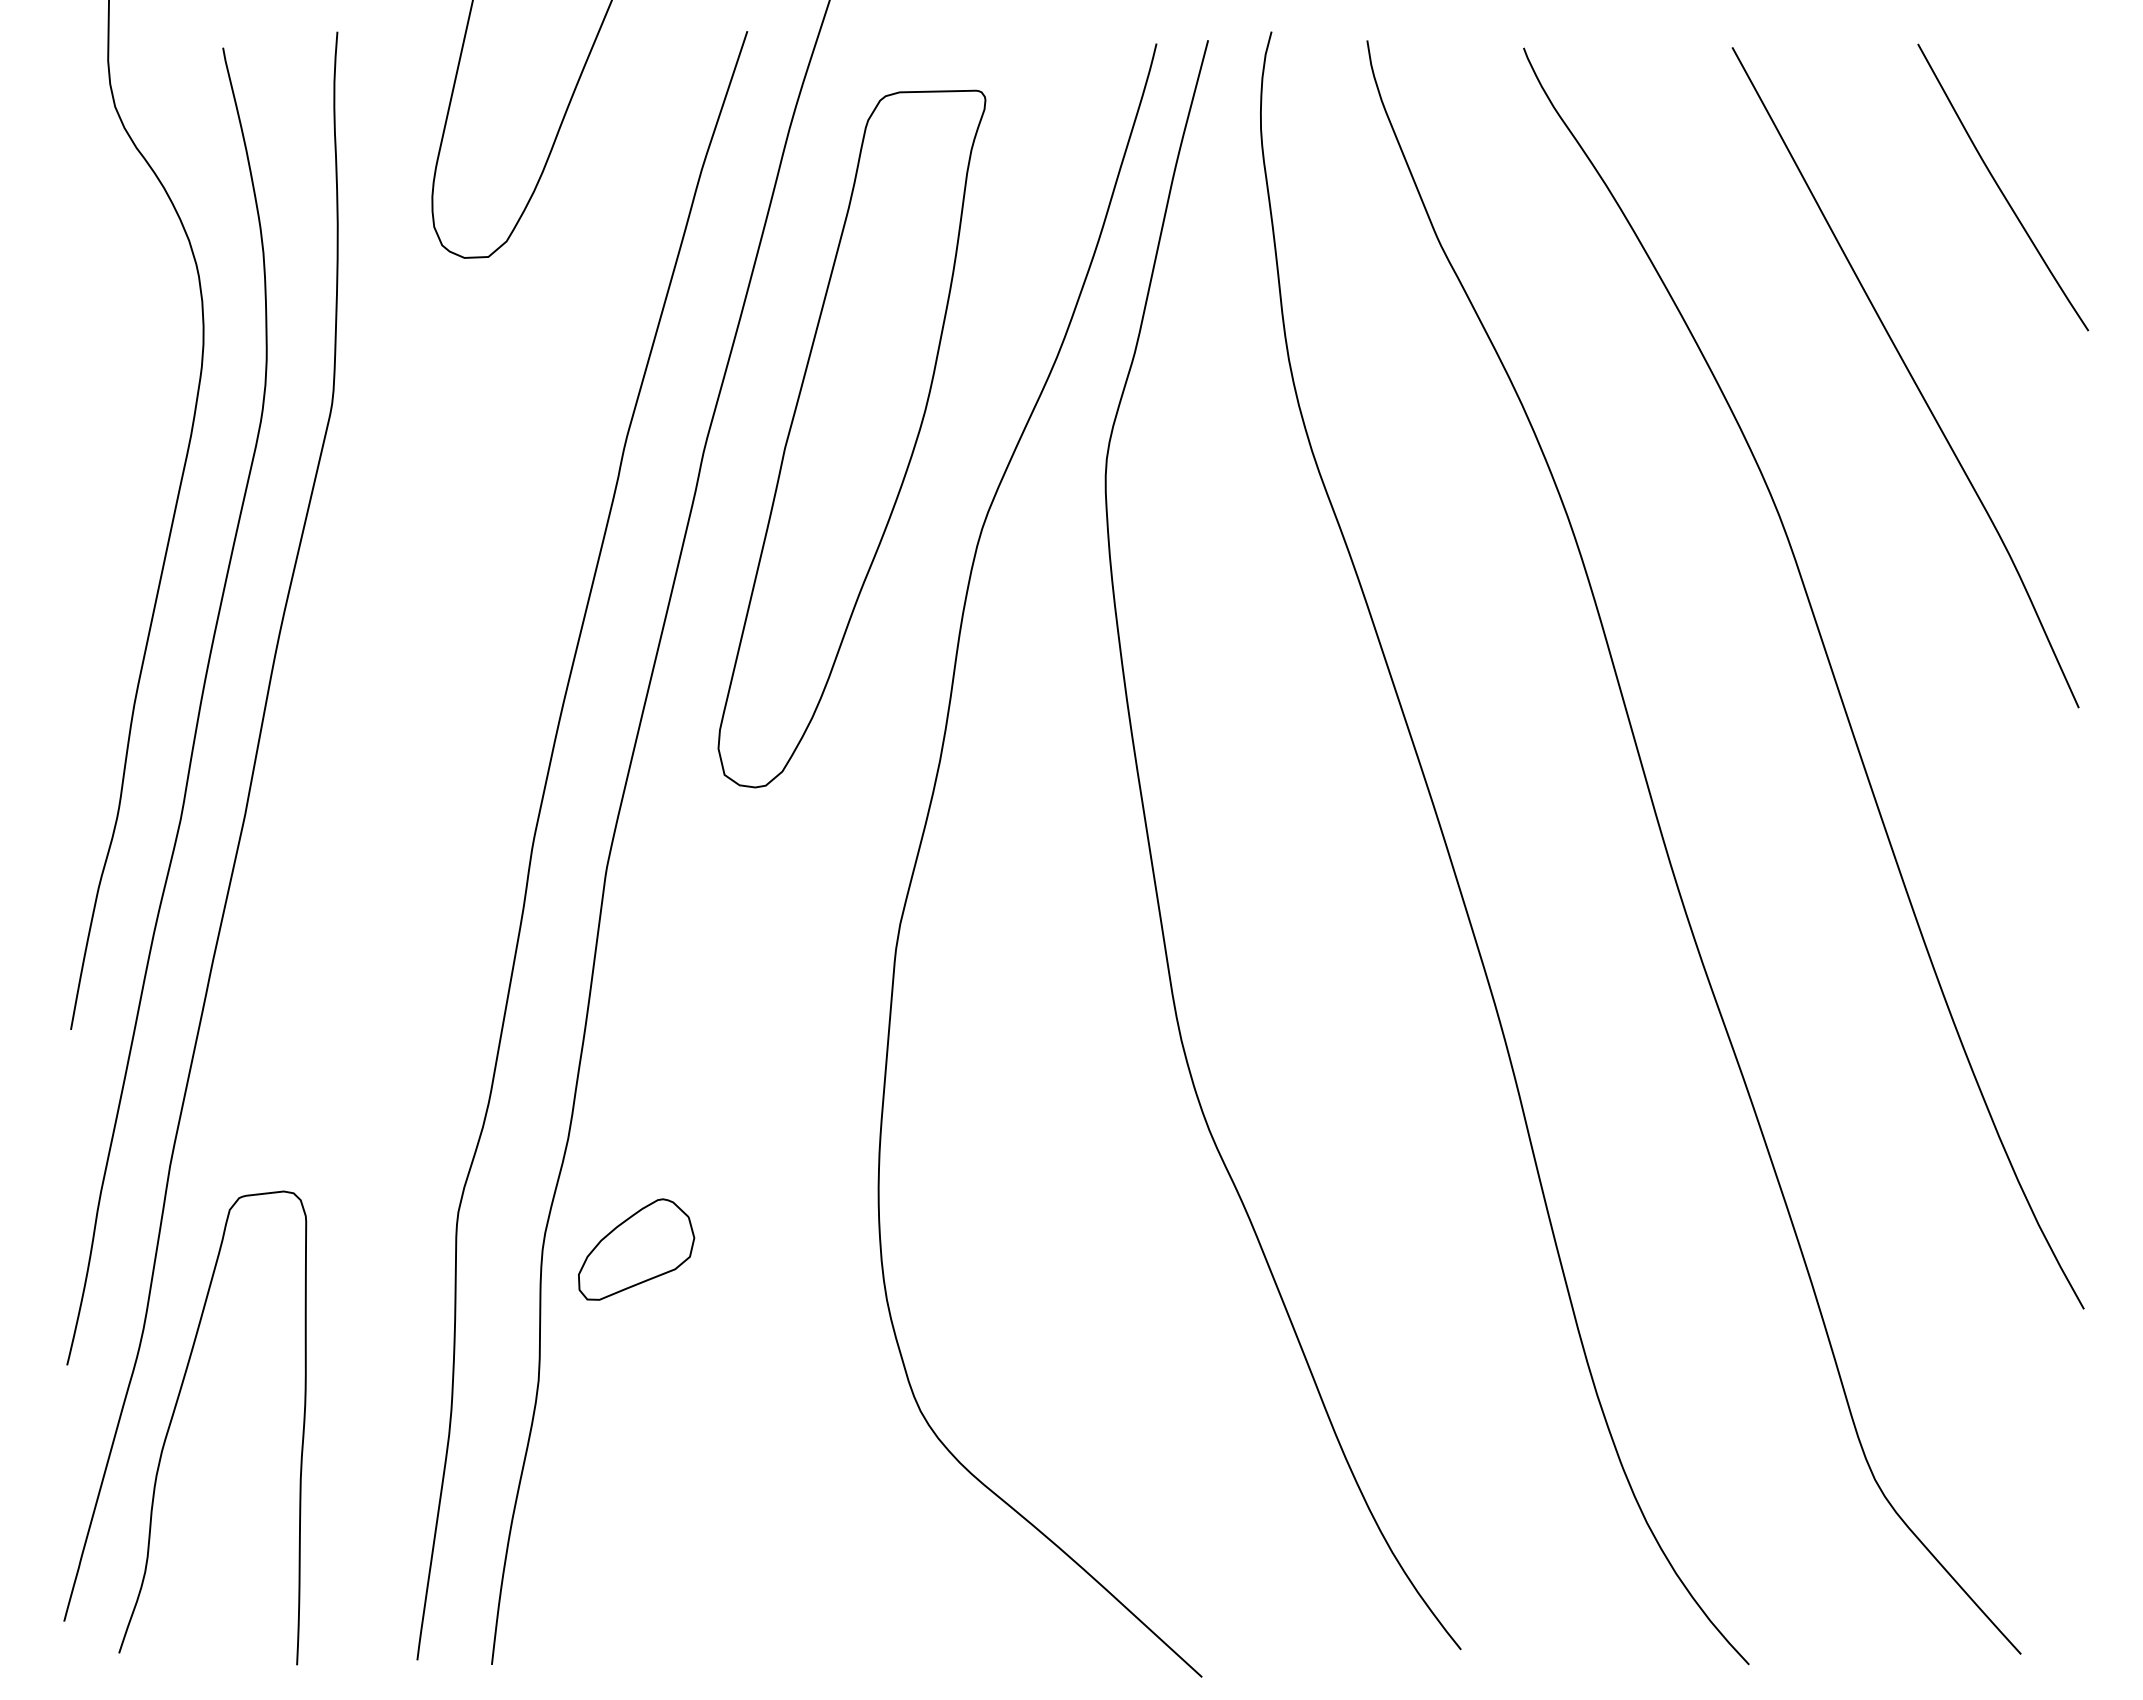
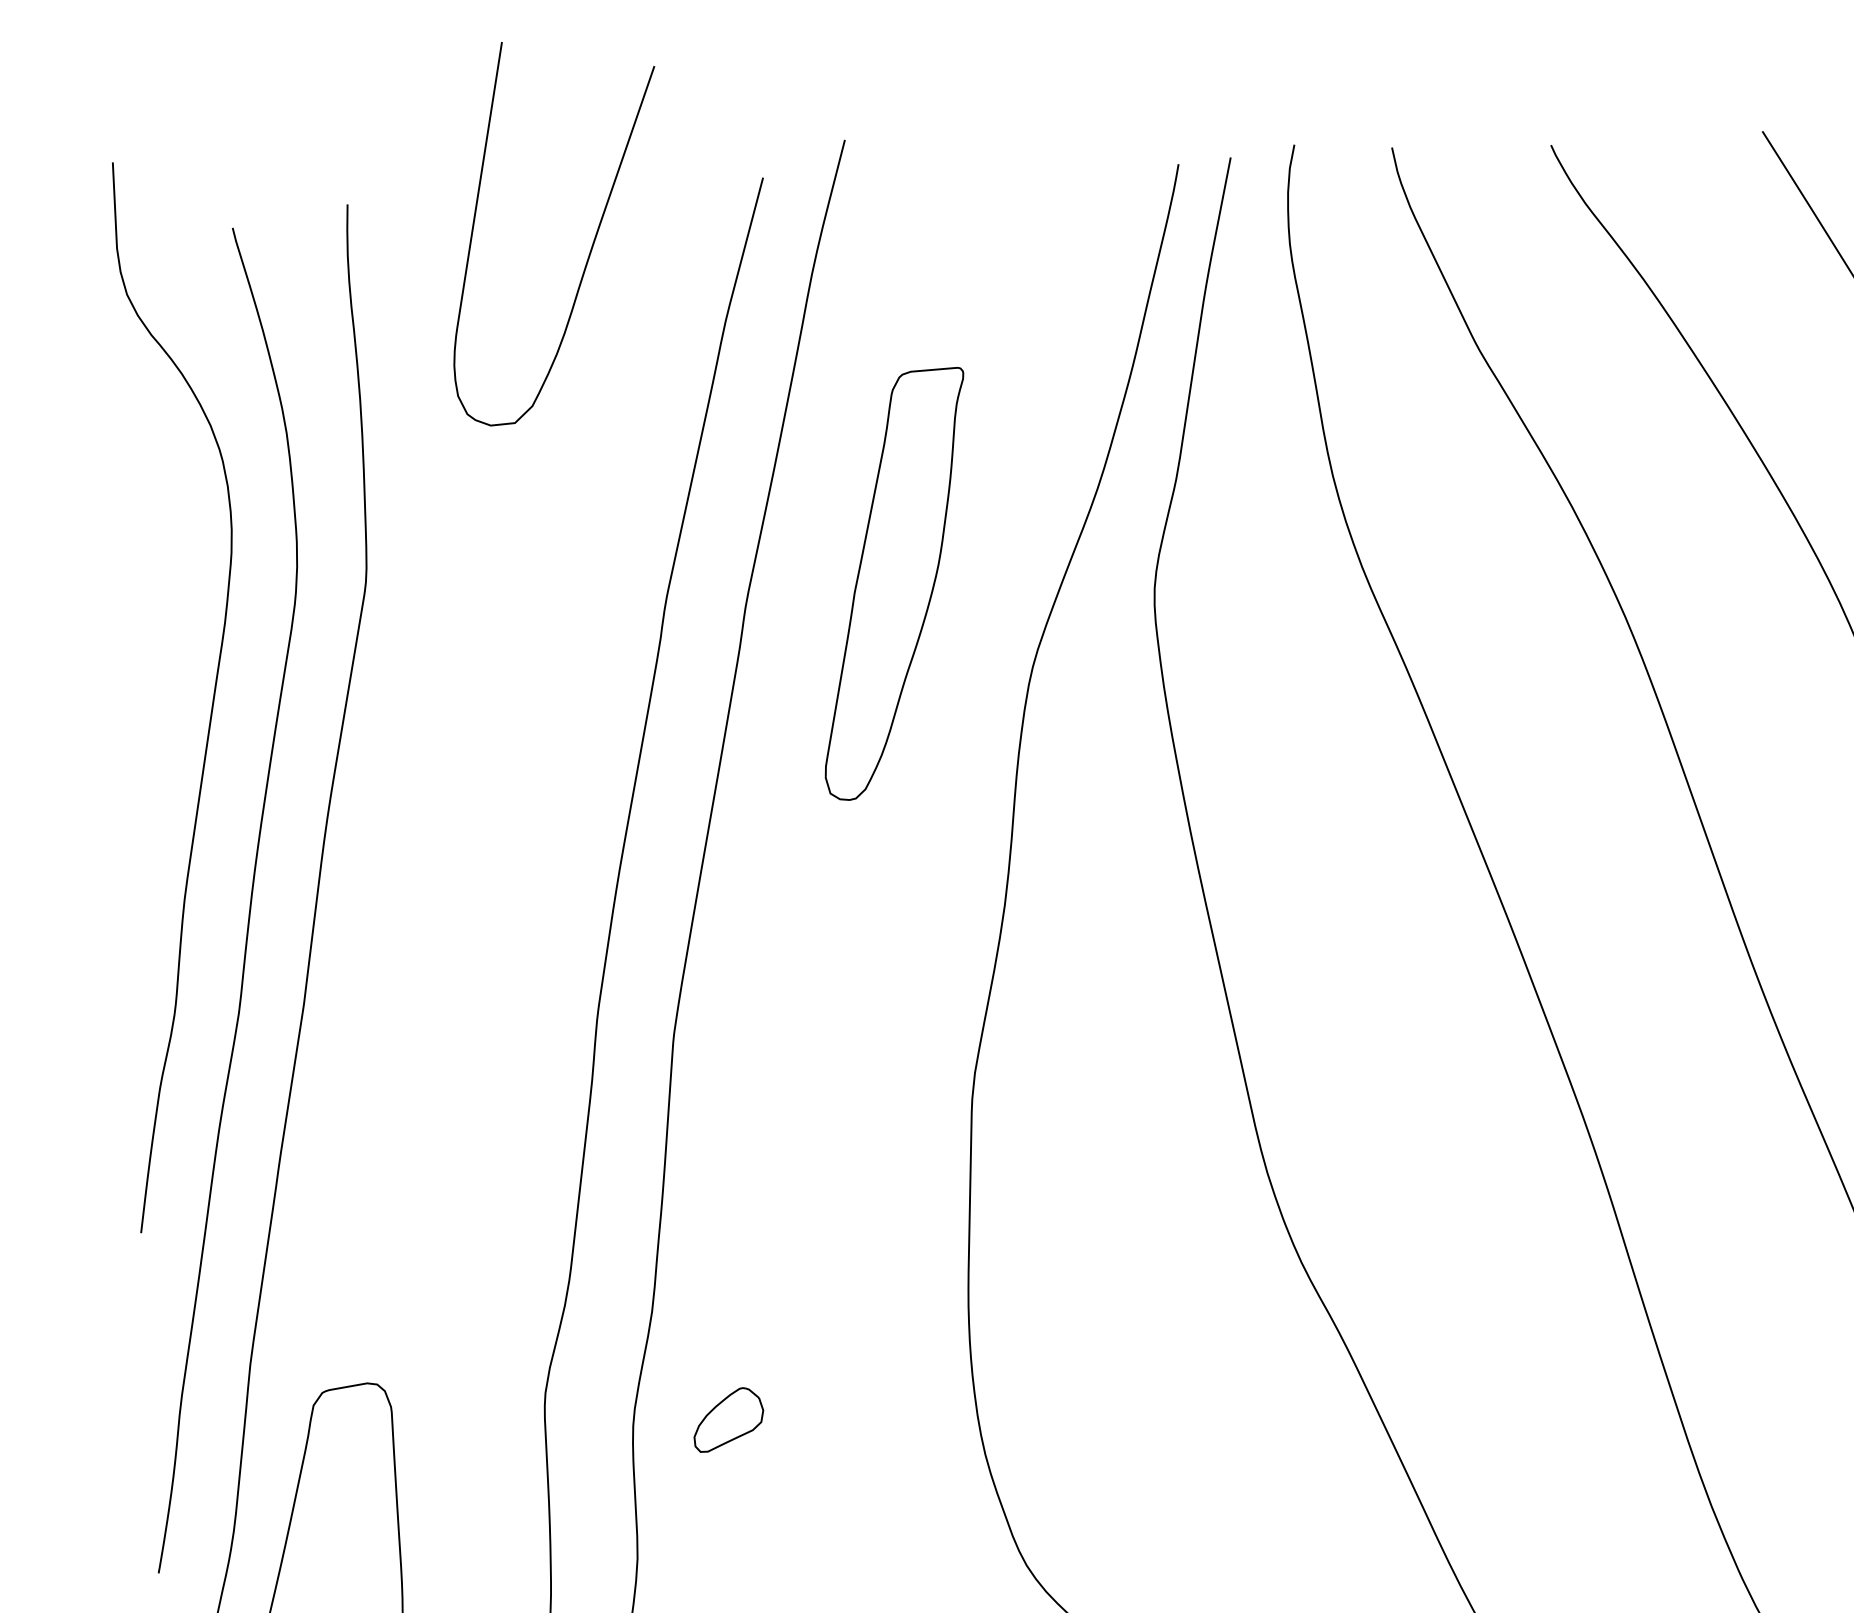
part: (851, 438) -> (894, 583), size x0.6
part: (636, 1249) -> (728, 1419), size x0.6

